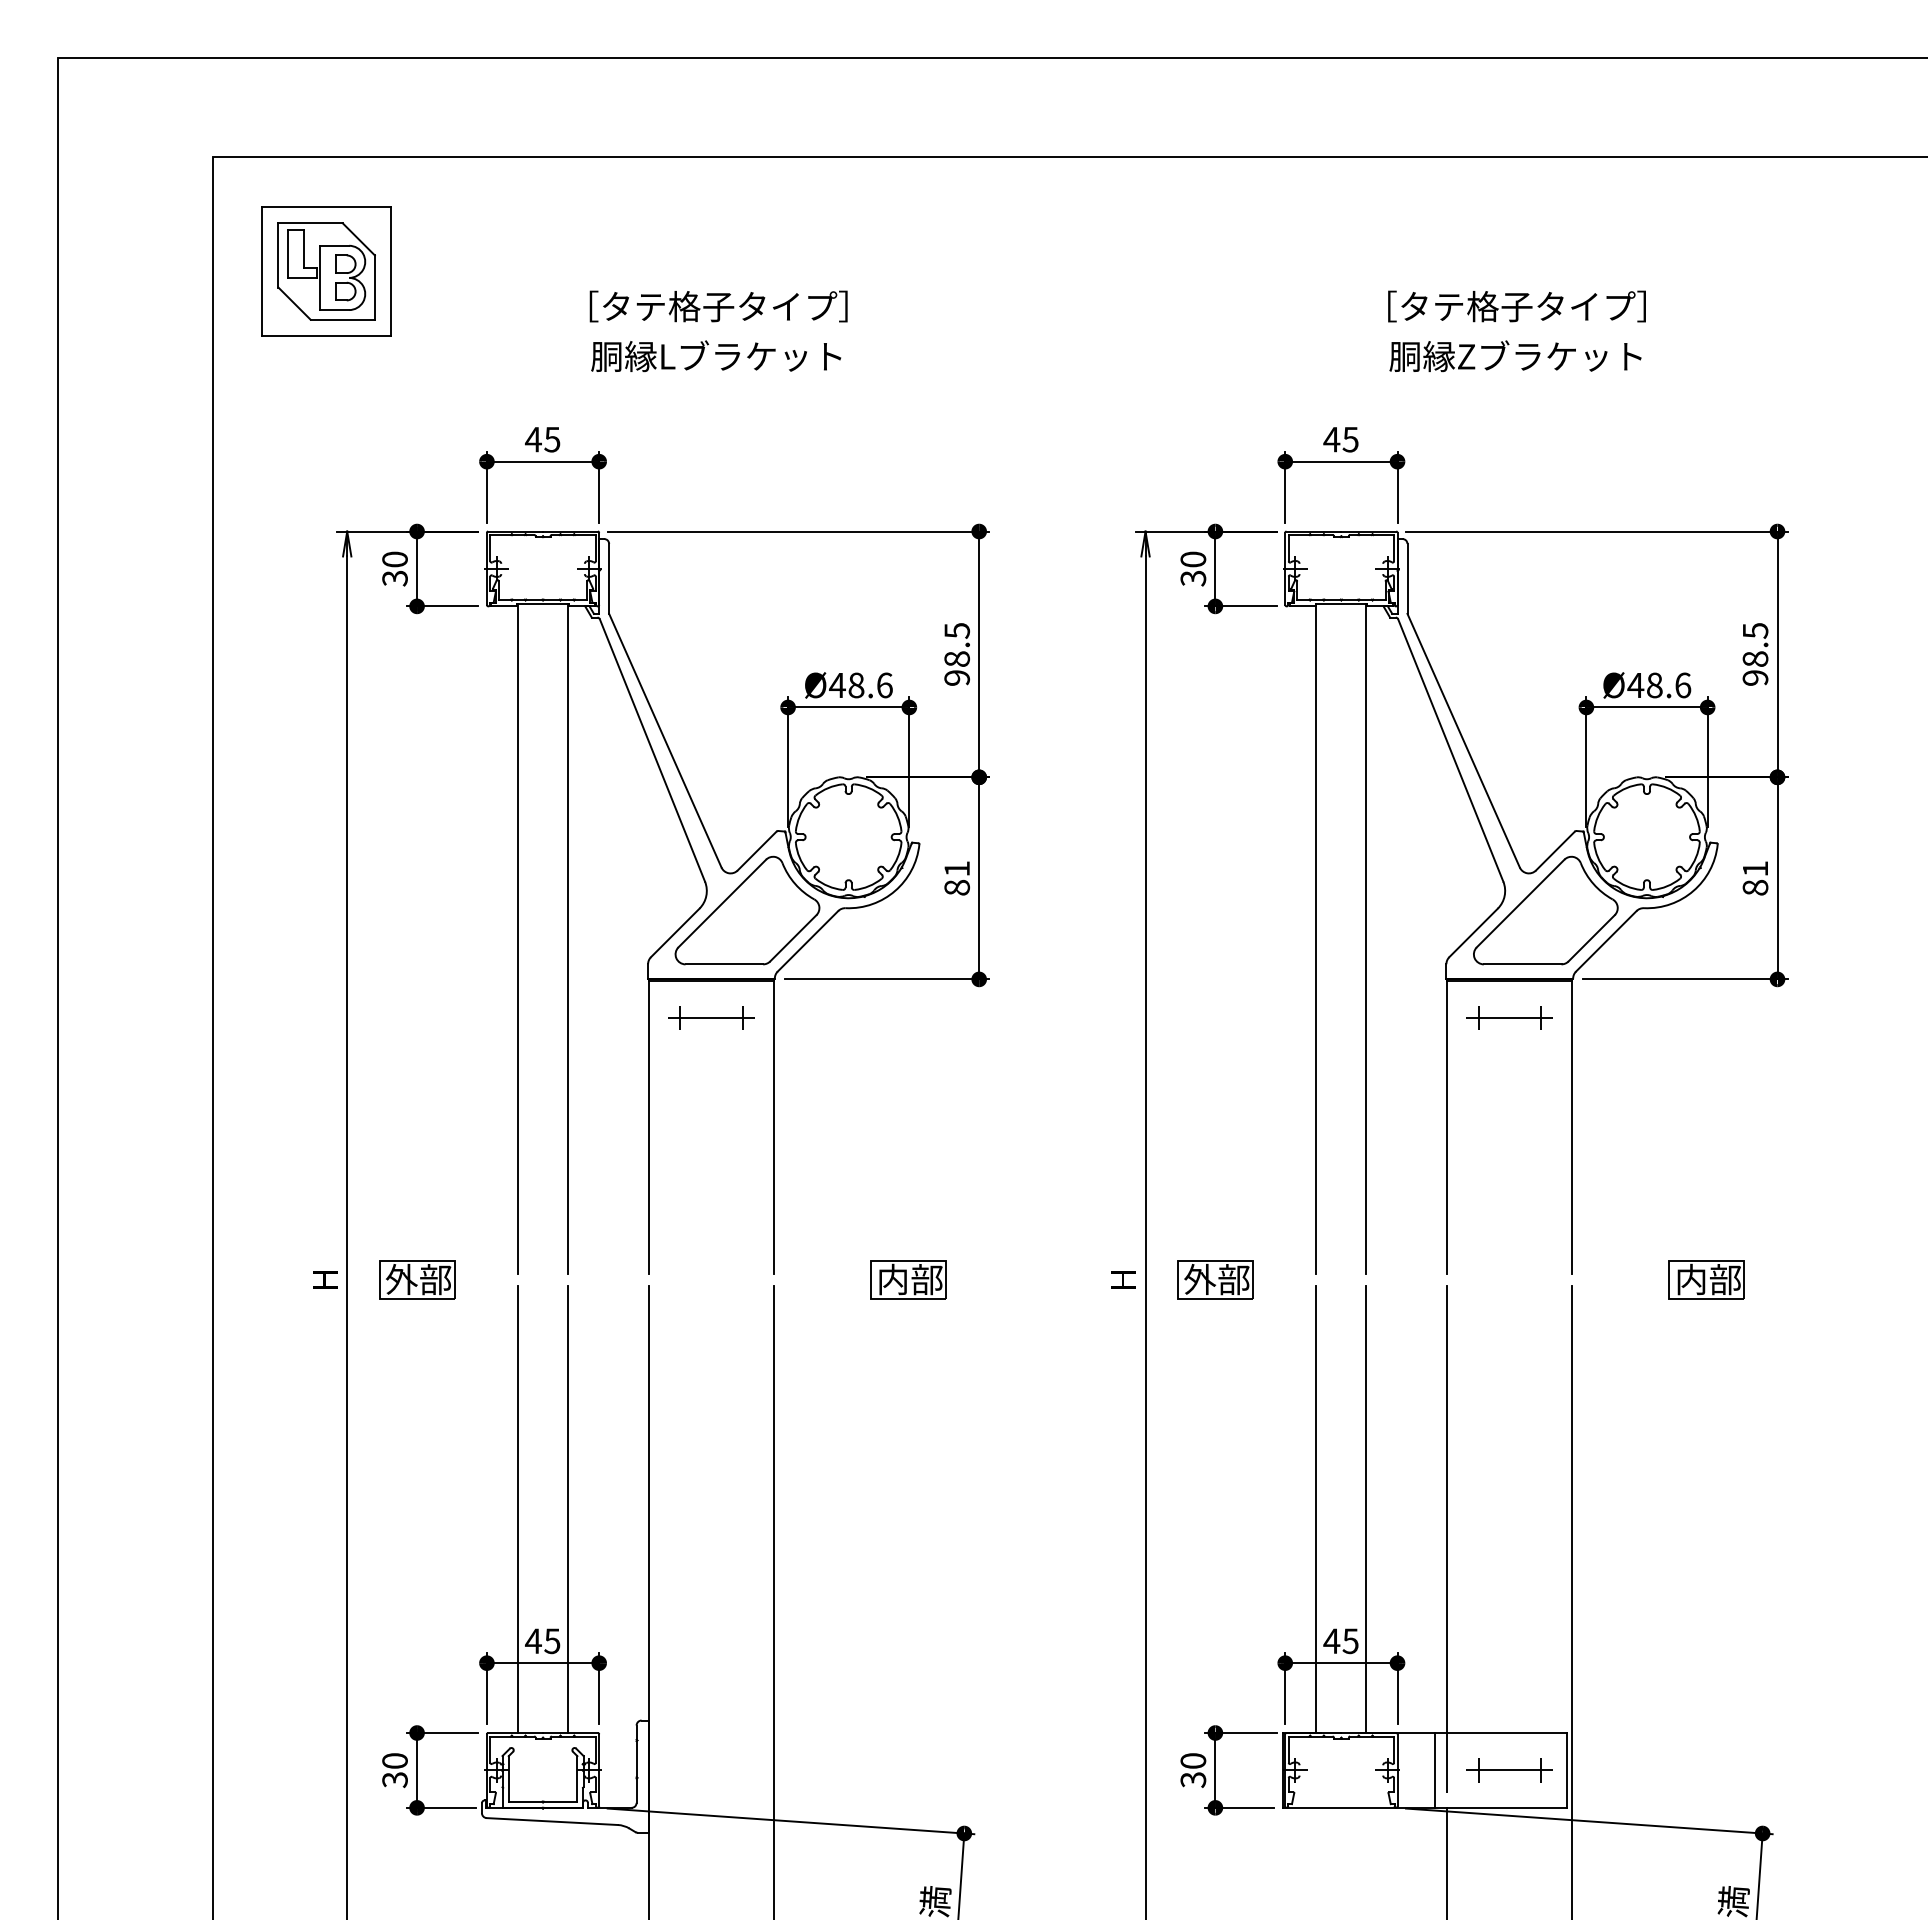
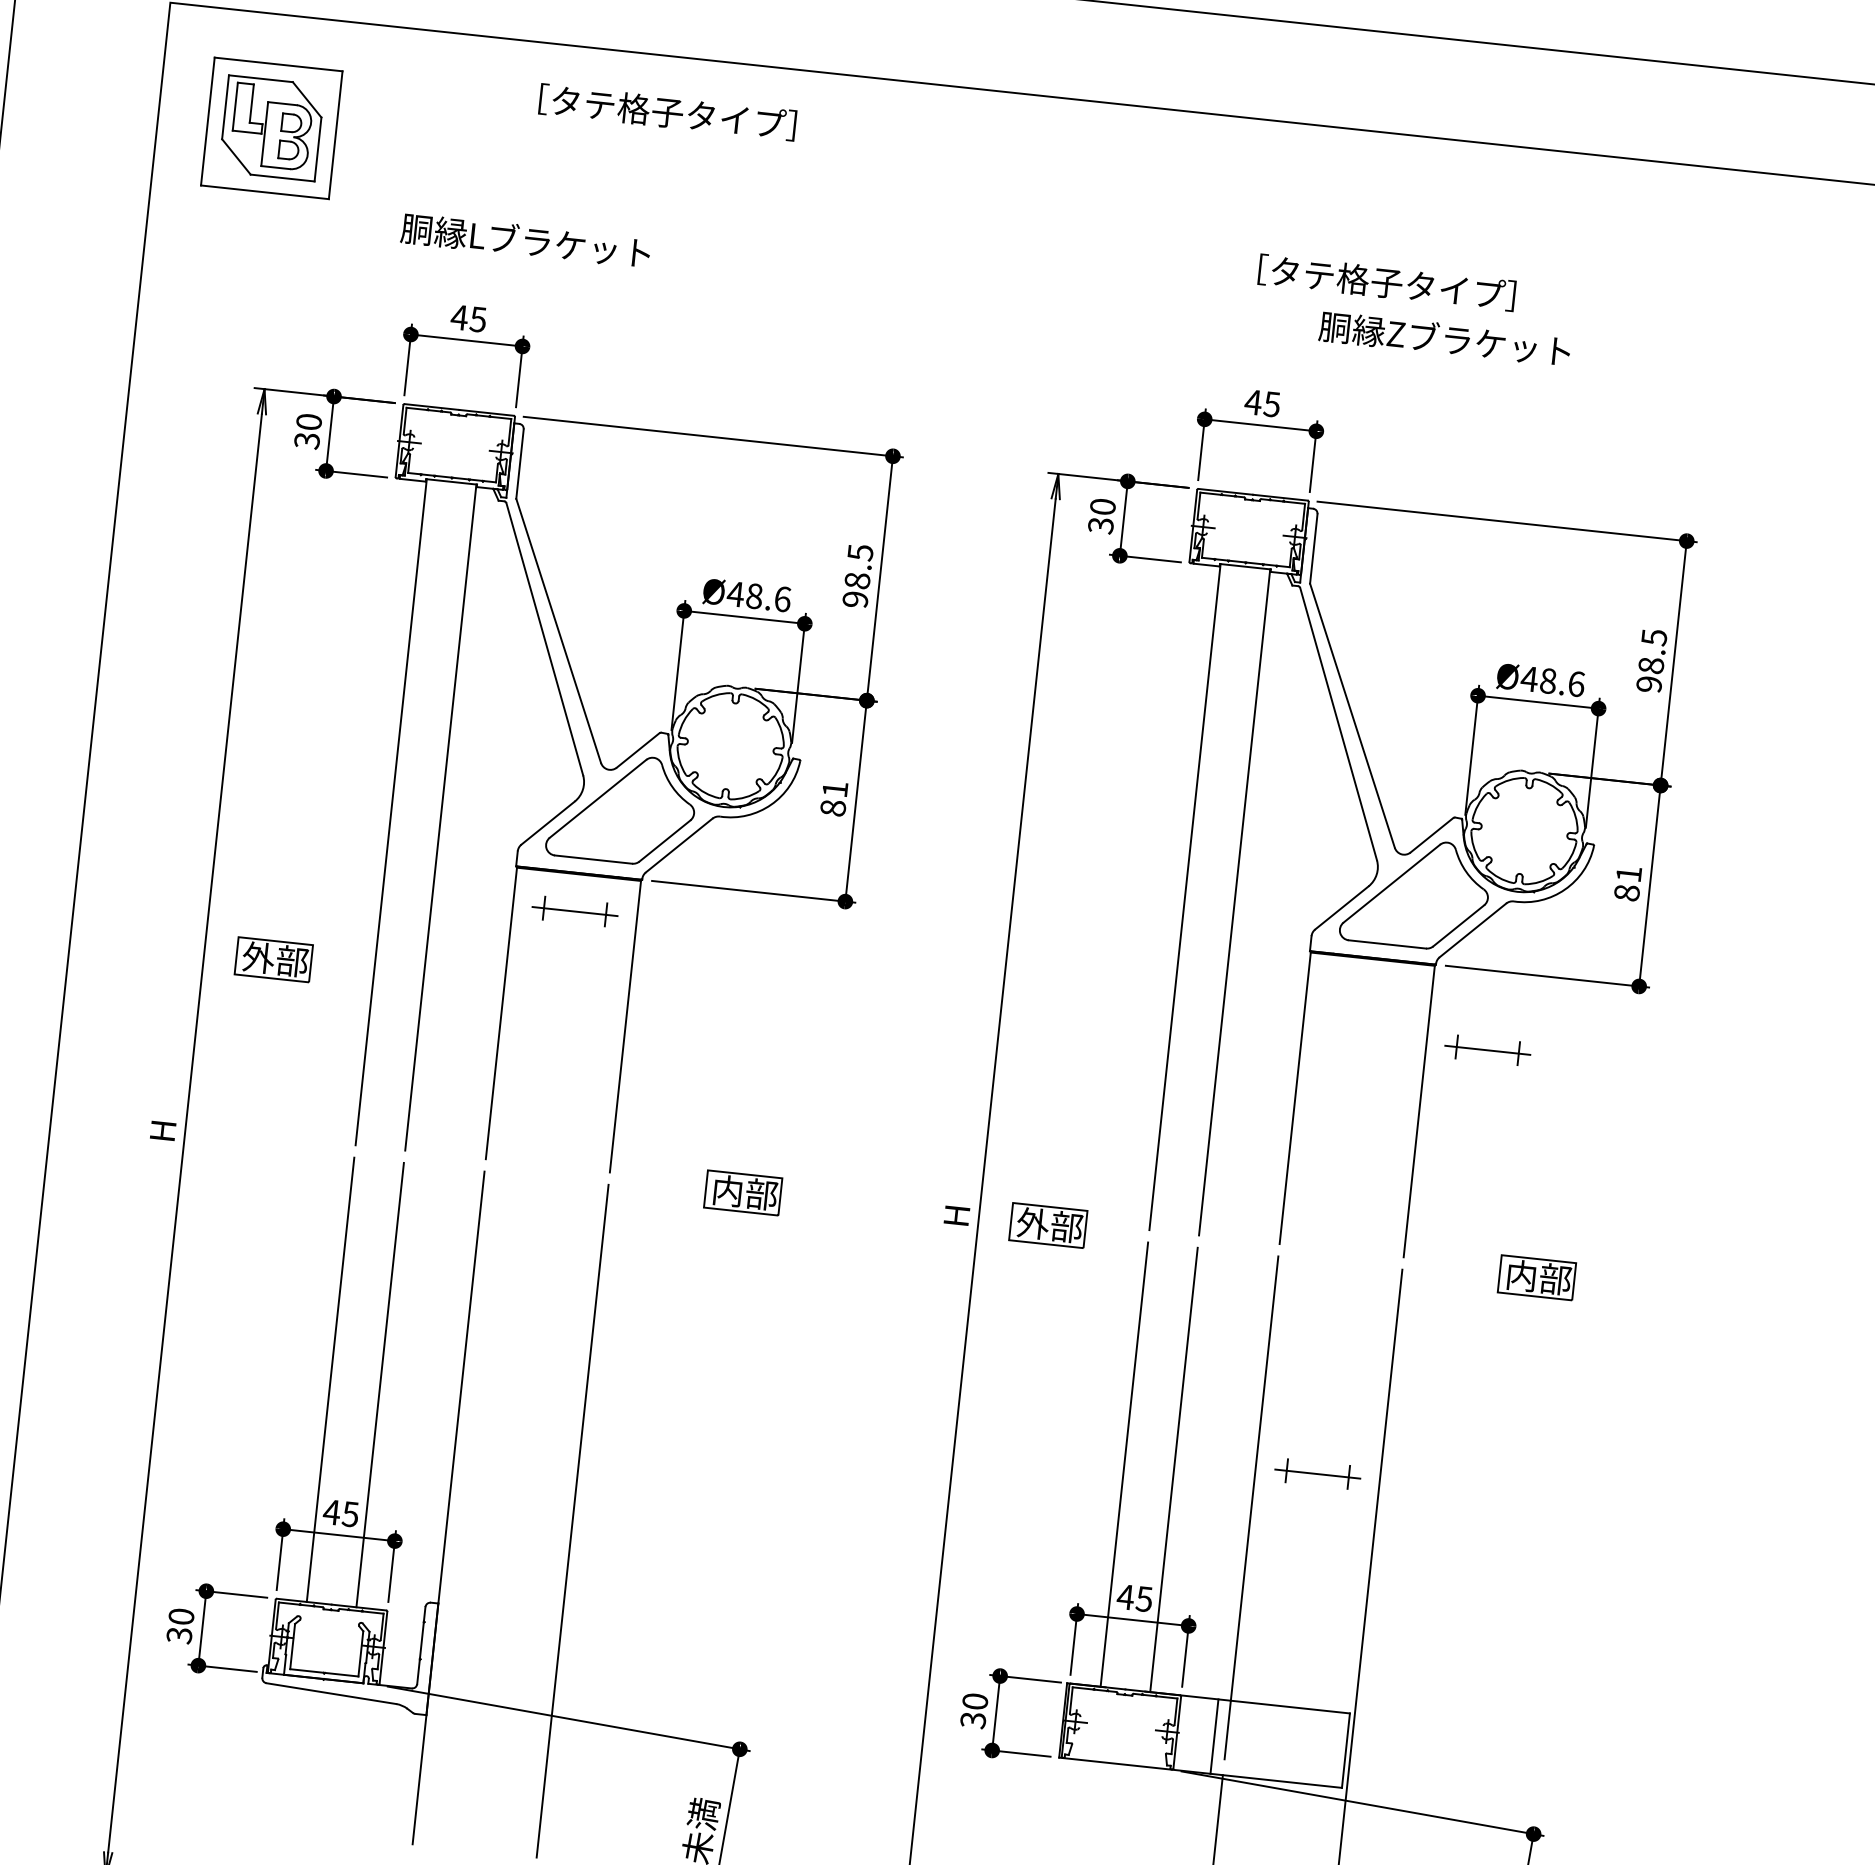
text: (718, 306) -> (667, 112), moved
text: (1516, 306) -> (1386, 282), moved
text: (716, 356) -> (526, 241), moved
part: (1509, 1017) -> (1487, 1049), moved
part: (417, 1279) -> (274, 959), moved
part: (1509, 1770) -> (1317, 1474), moved

